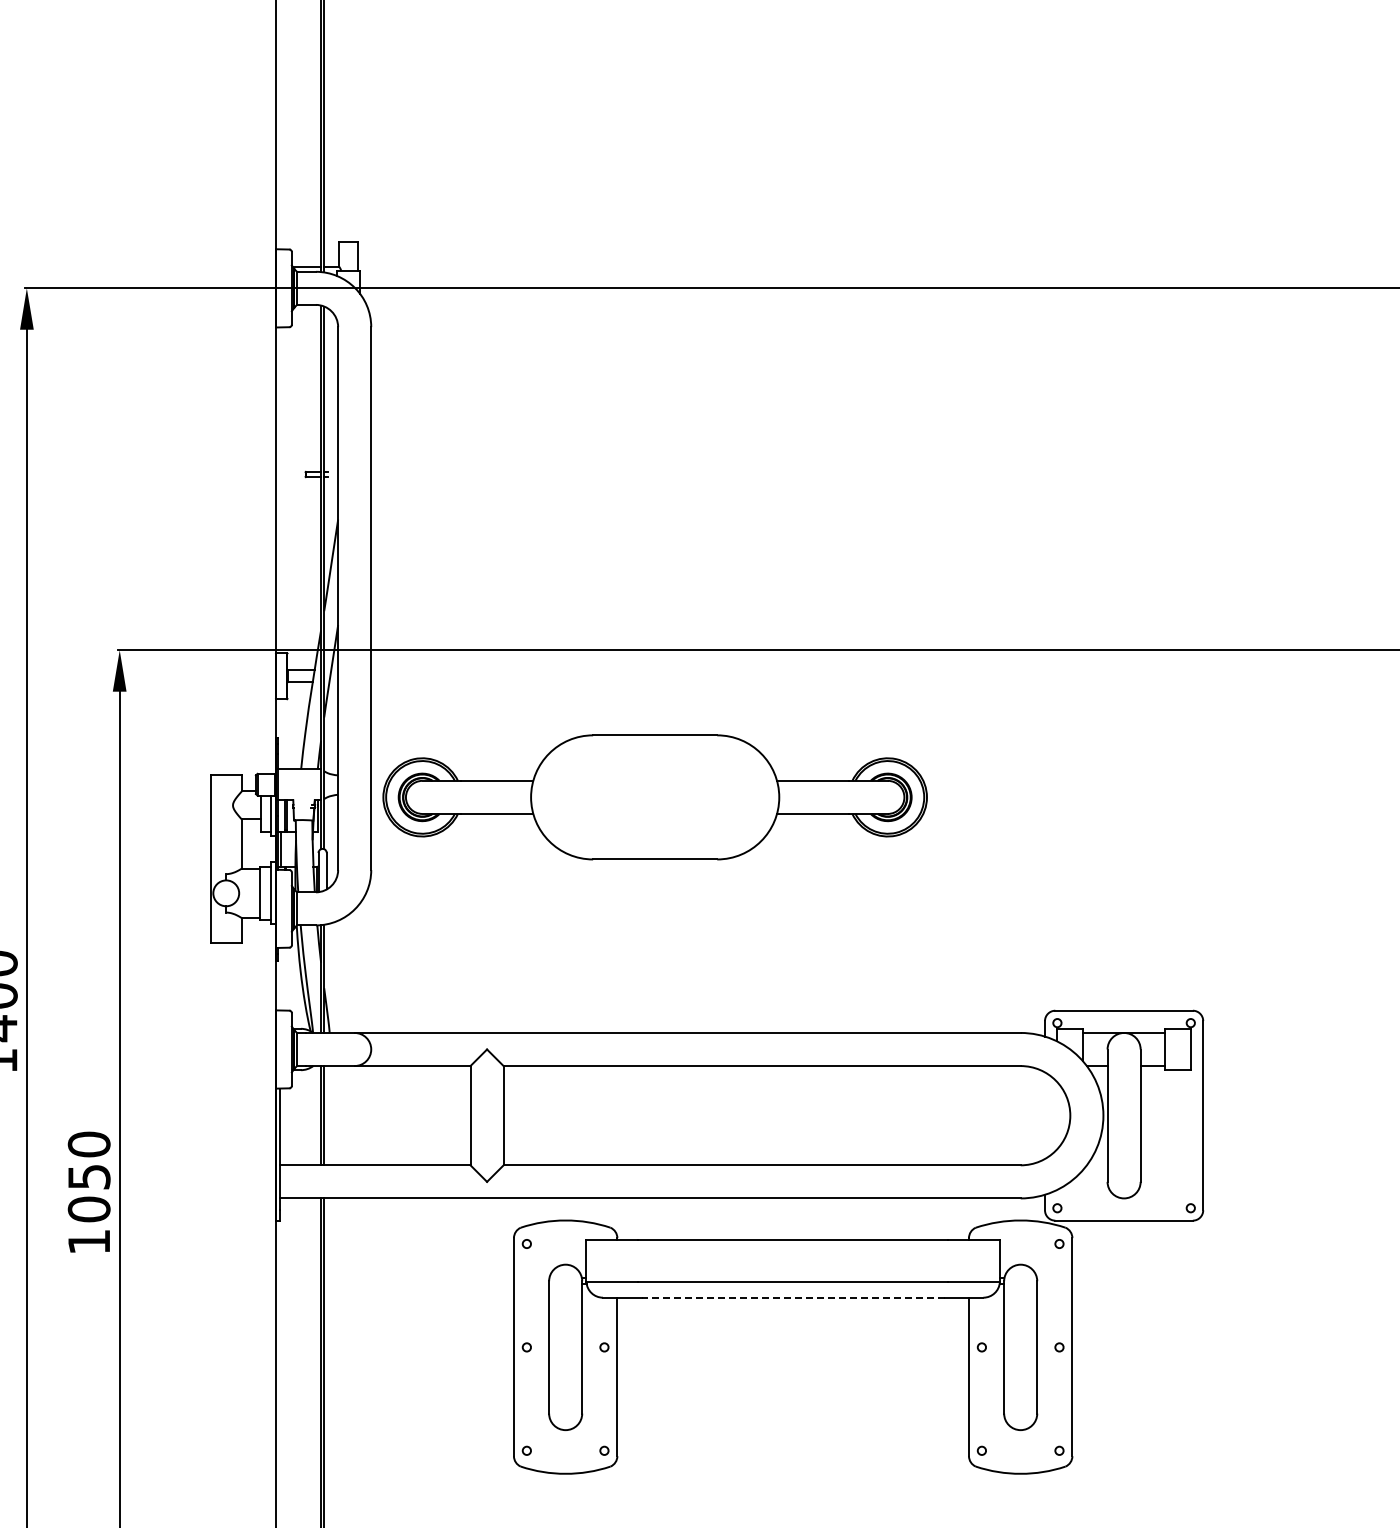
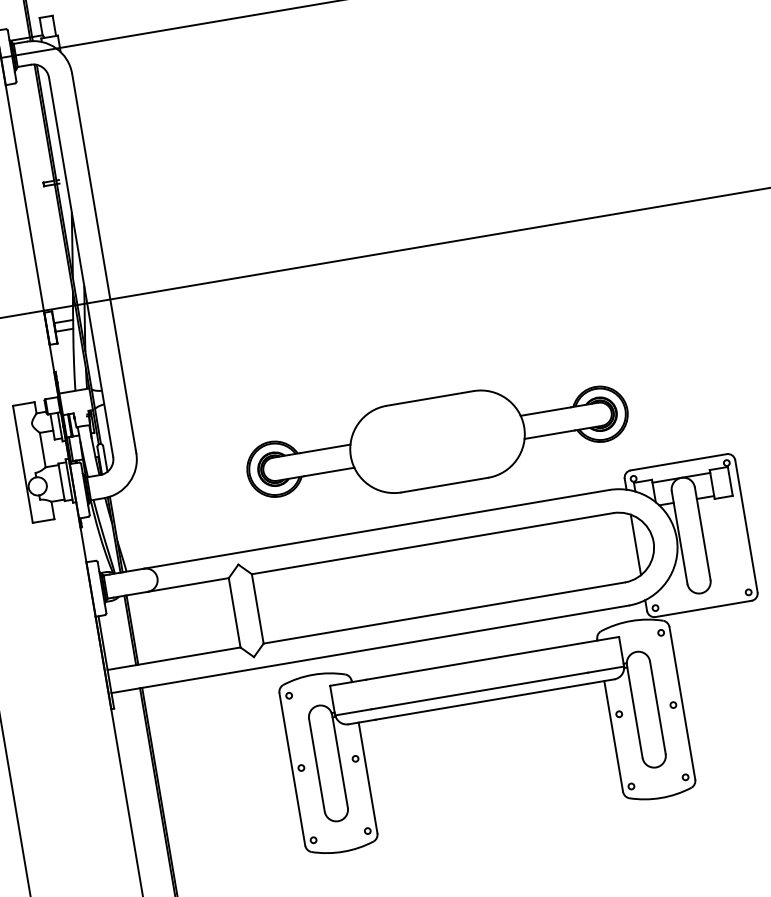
part: (654, 797) -> (437, 441), moved
line: (1045, 1115) -> (636, 544), added
line: (792, 1297) -> (481, 701), dashed -> solid

